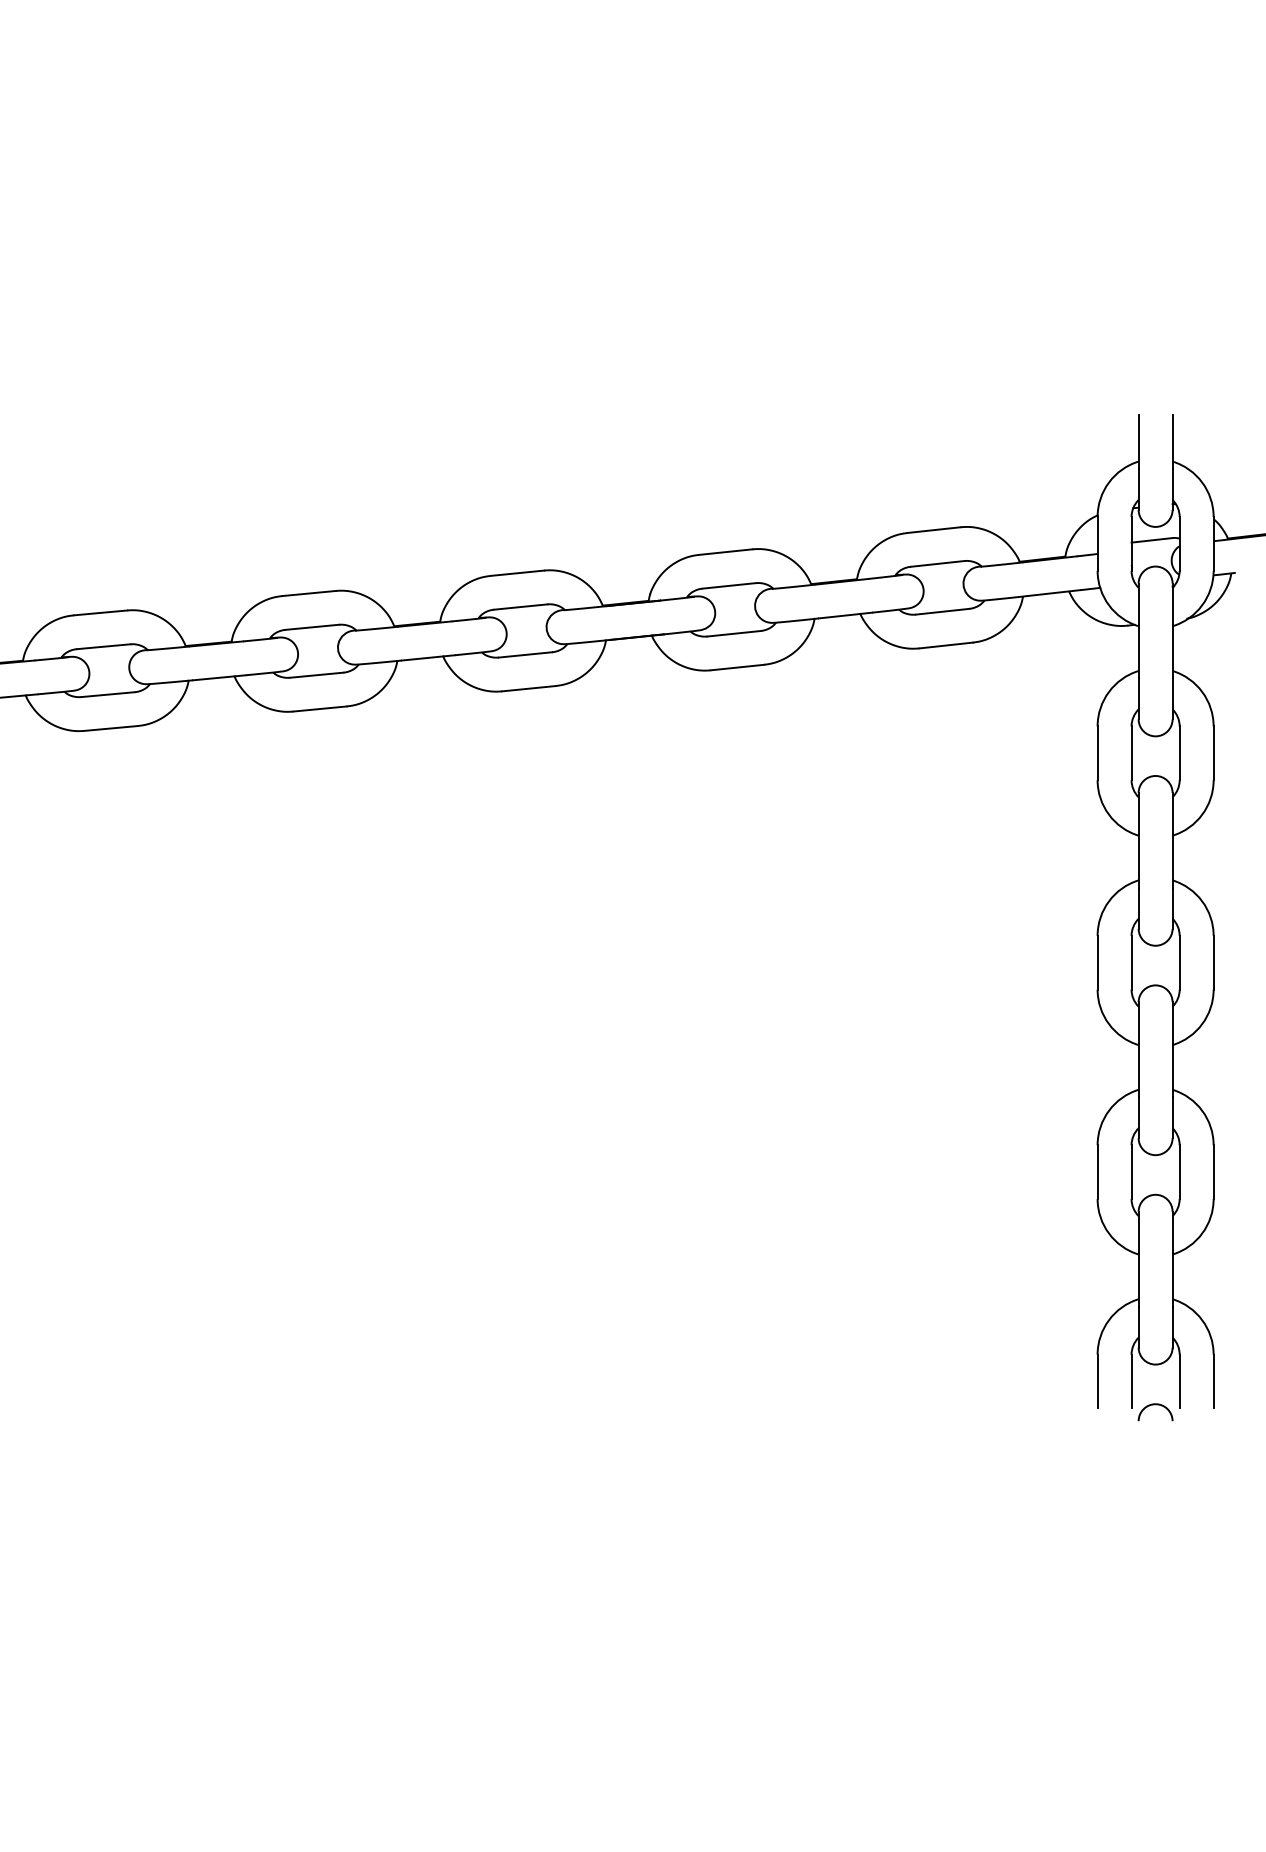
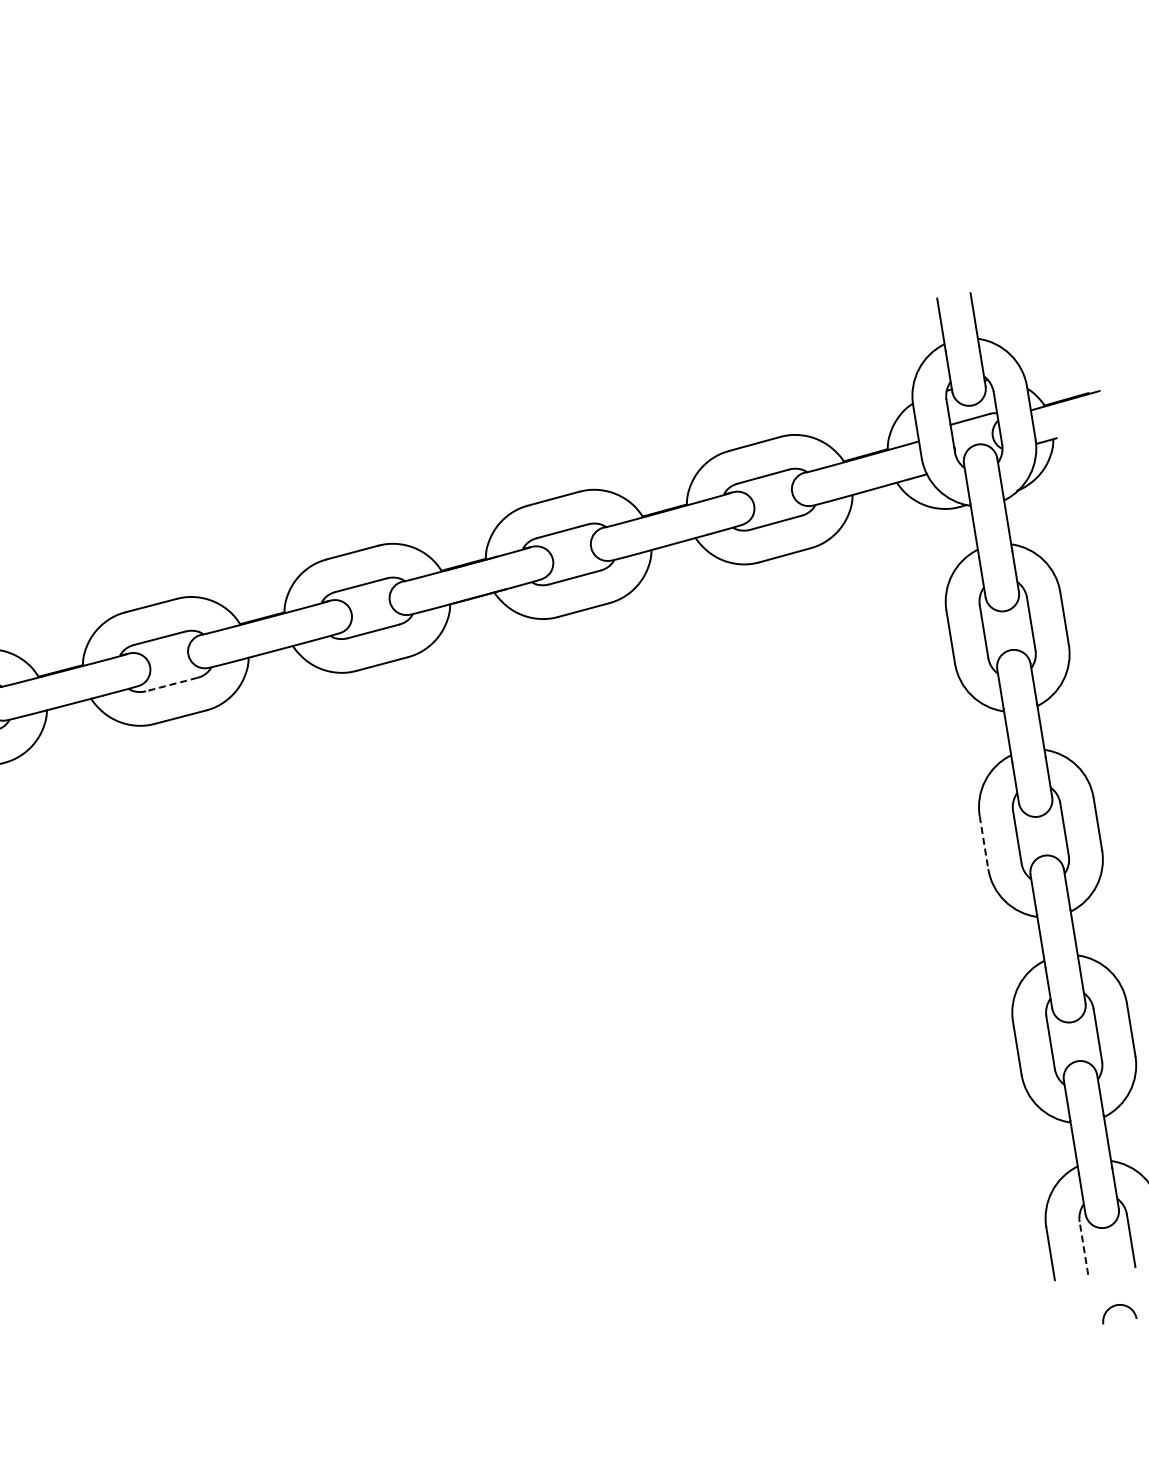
line: (316, 675) -> (171, 684), solid -> dashed
line: (1097, 962) -> (983, 842), solid -> dashed
line: (1131, 1381) -> (1083, 1248), solid -> dashed
arc: (1155, 1405) -> (1117, 1306), moved

